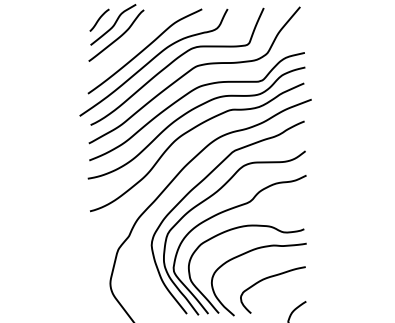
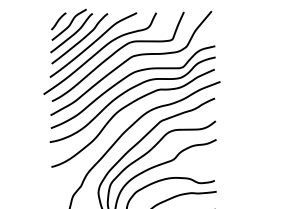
curve: (129, 43) -> (81, 39), added

